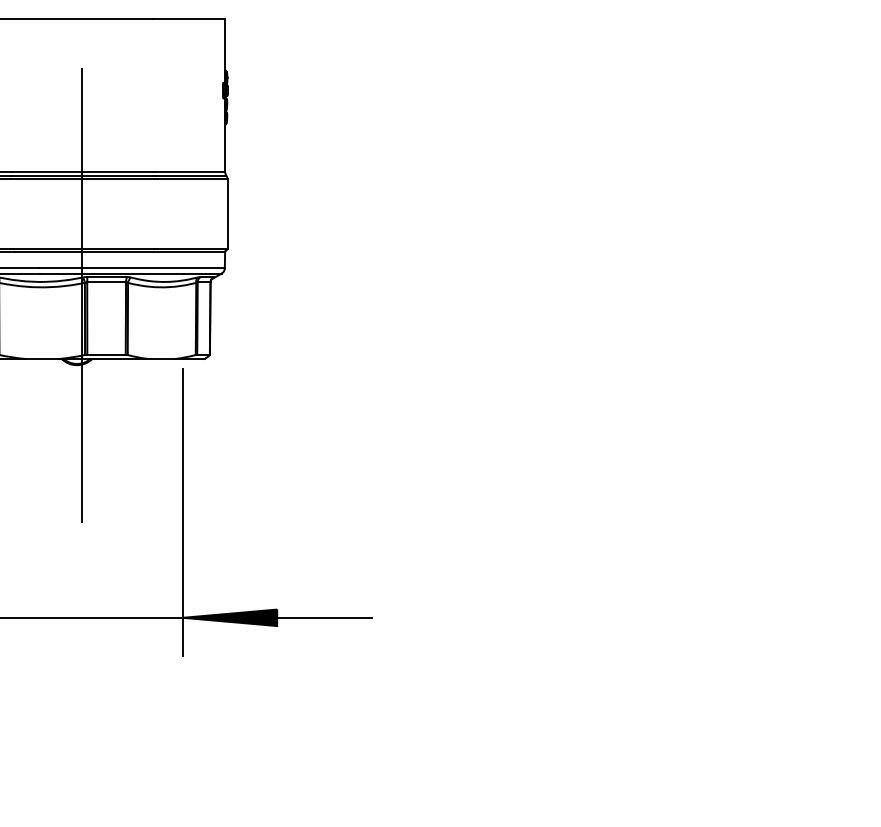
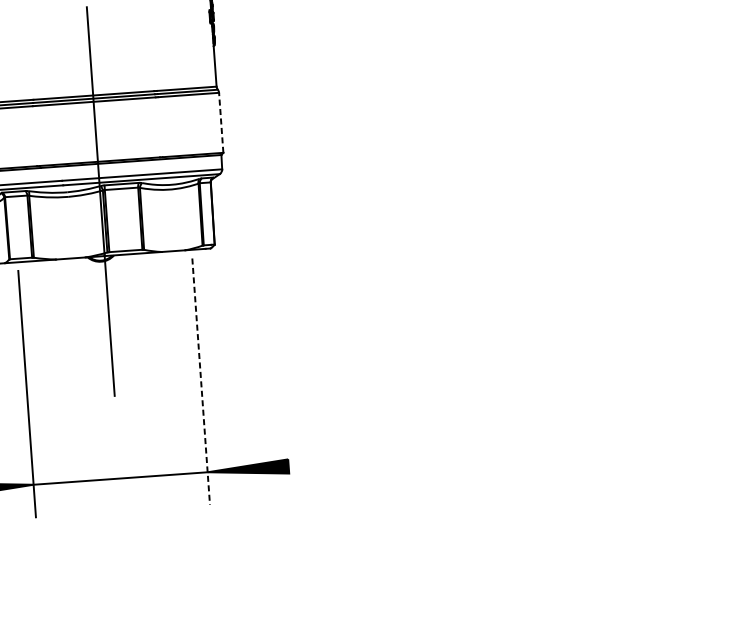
line: (227, 214) -> (221, 122), solid -> dashed
line: (182, 512) -> (200, 381), solid -> dashed
line: (324, 617) -> (329, 463), removed

